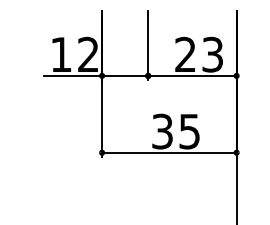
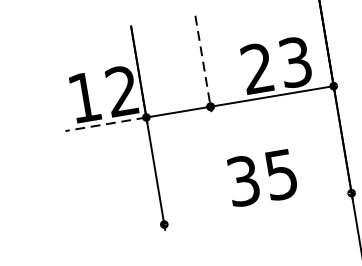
line: (148, 45) -> (203, 64), solid -> dashed
line: (72, 75) -> (105, 123), solid -> dashed
line: (169, 152) -> (258, 208), removed

